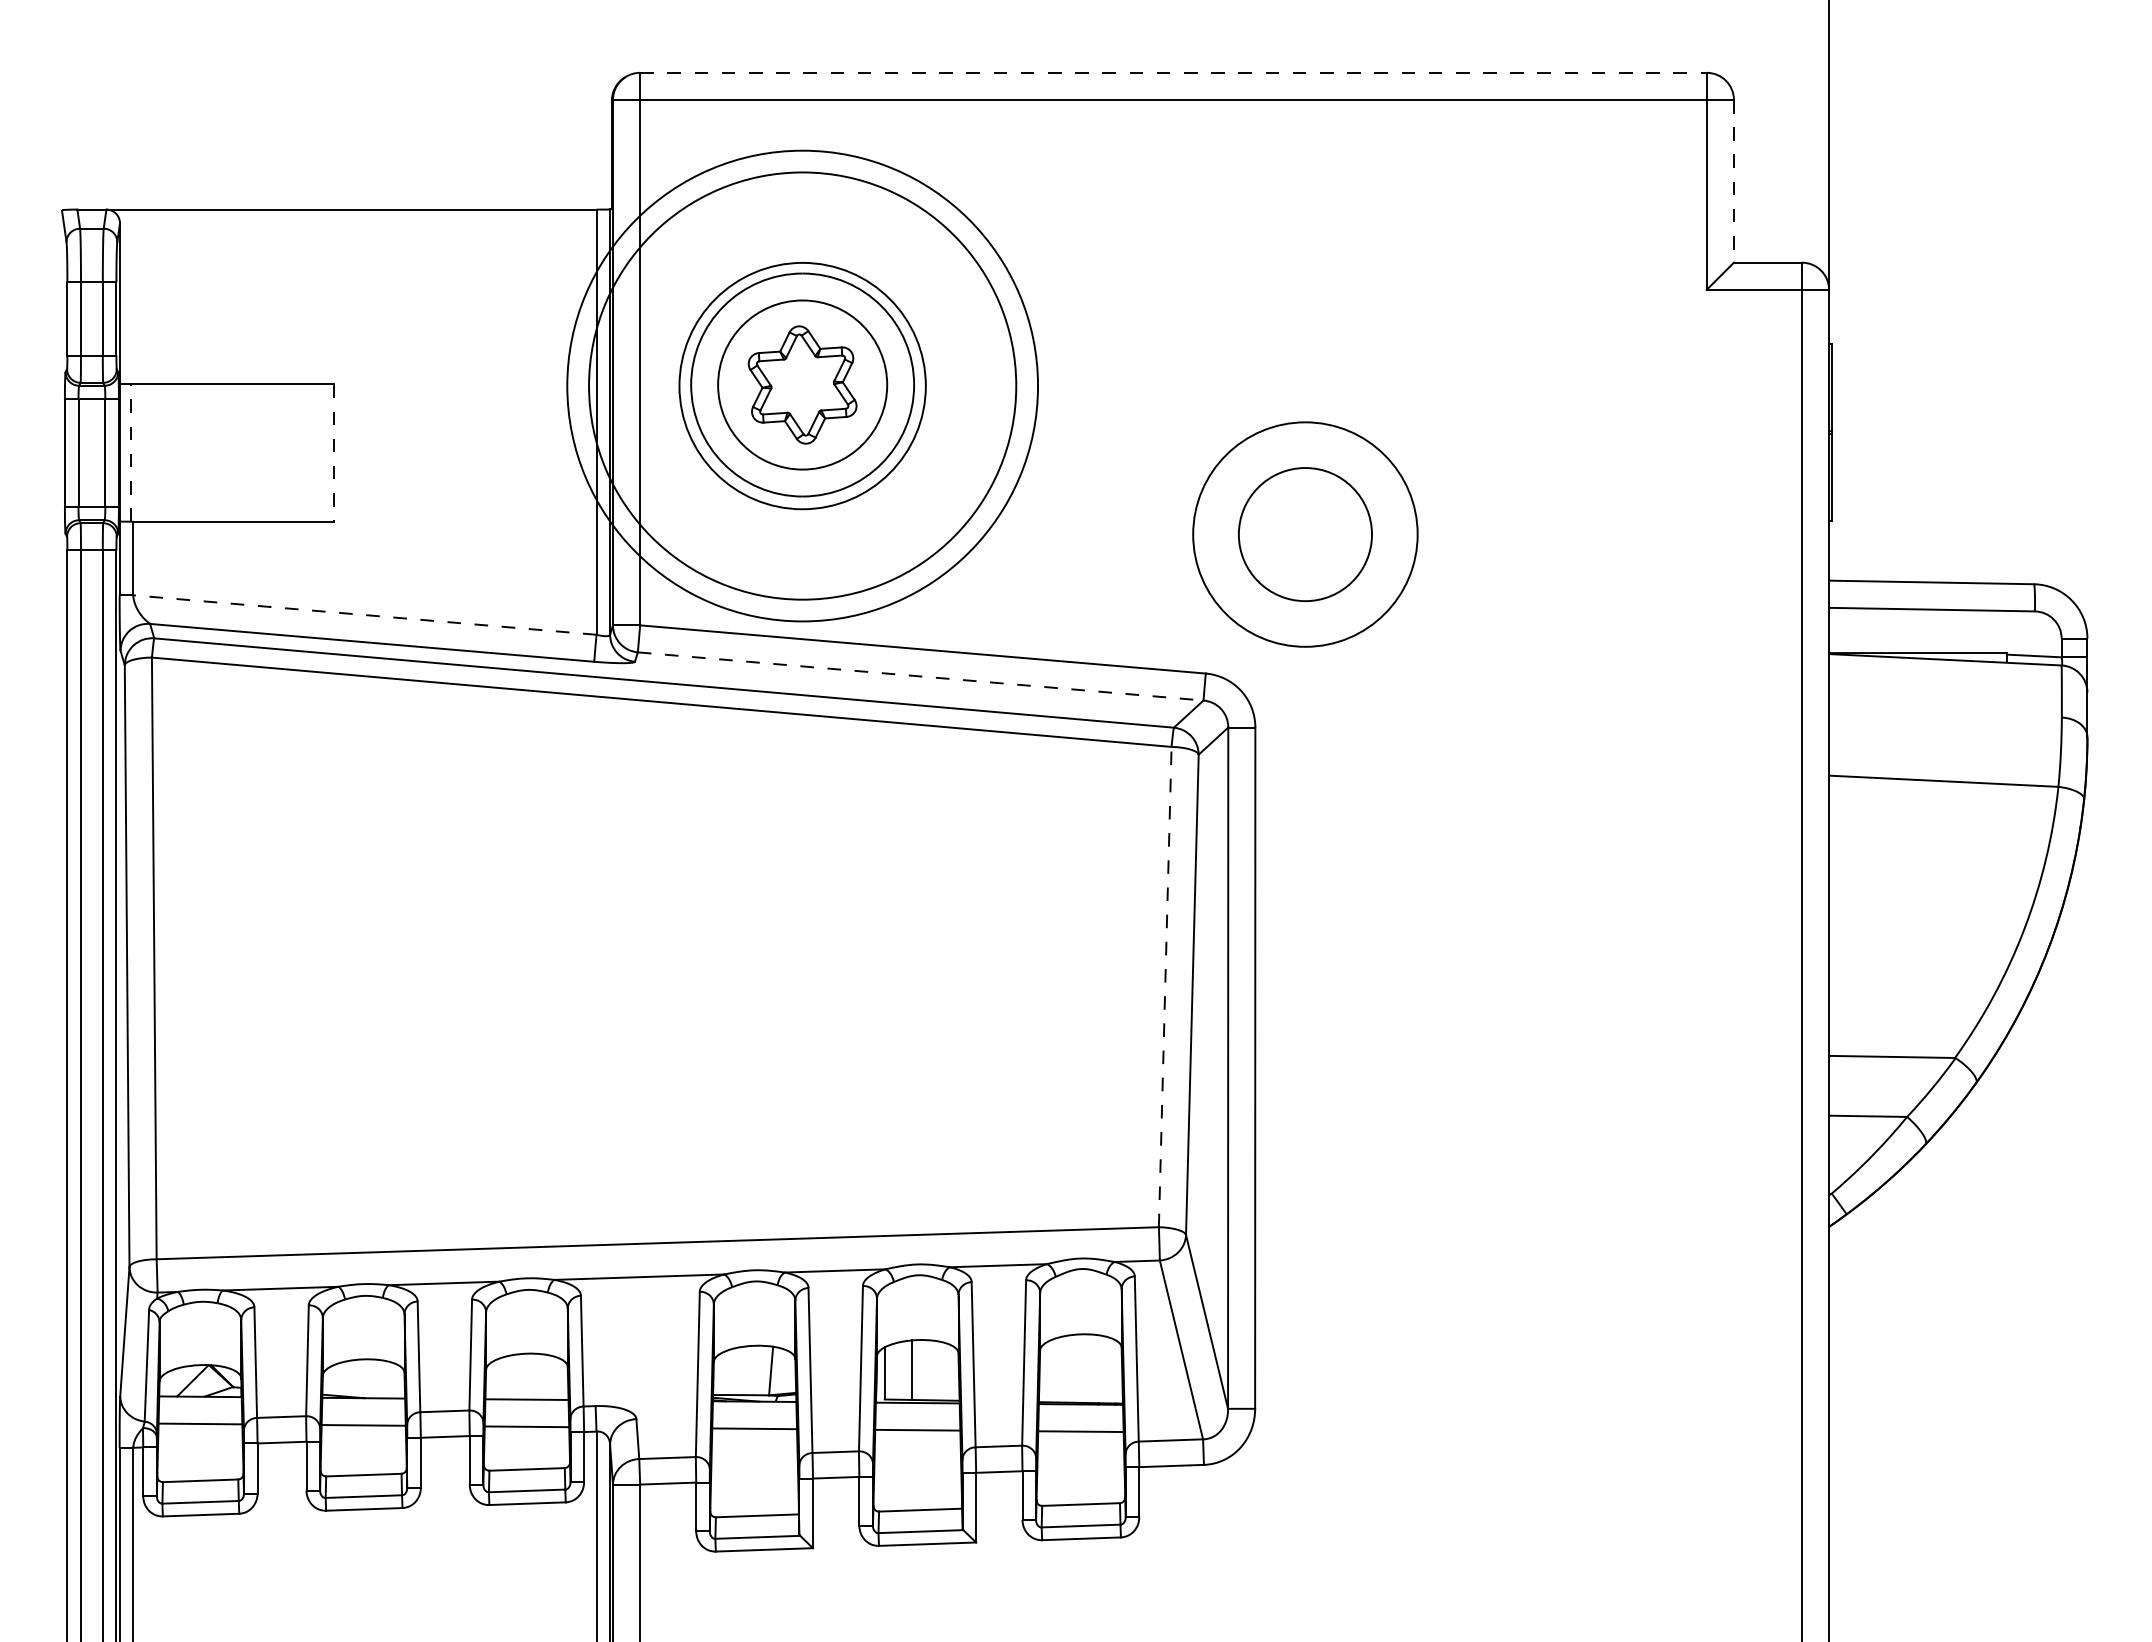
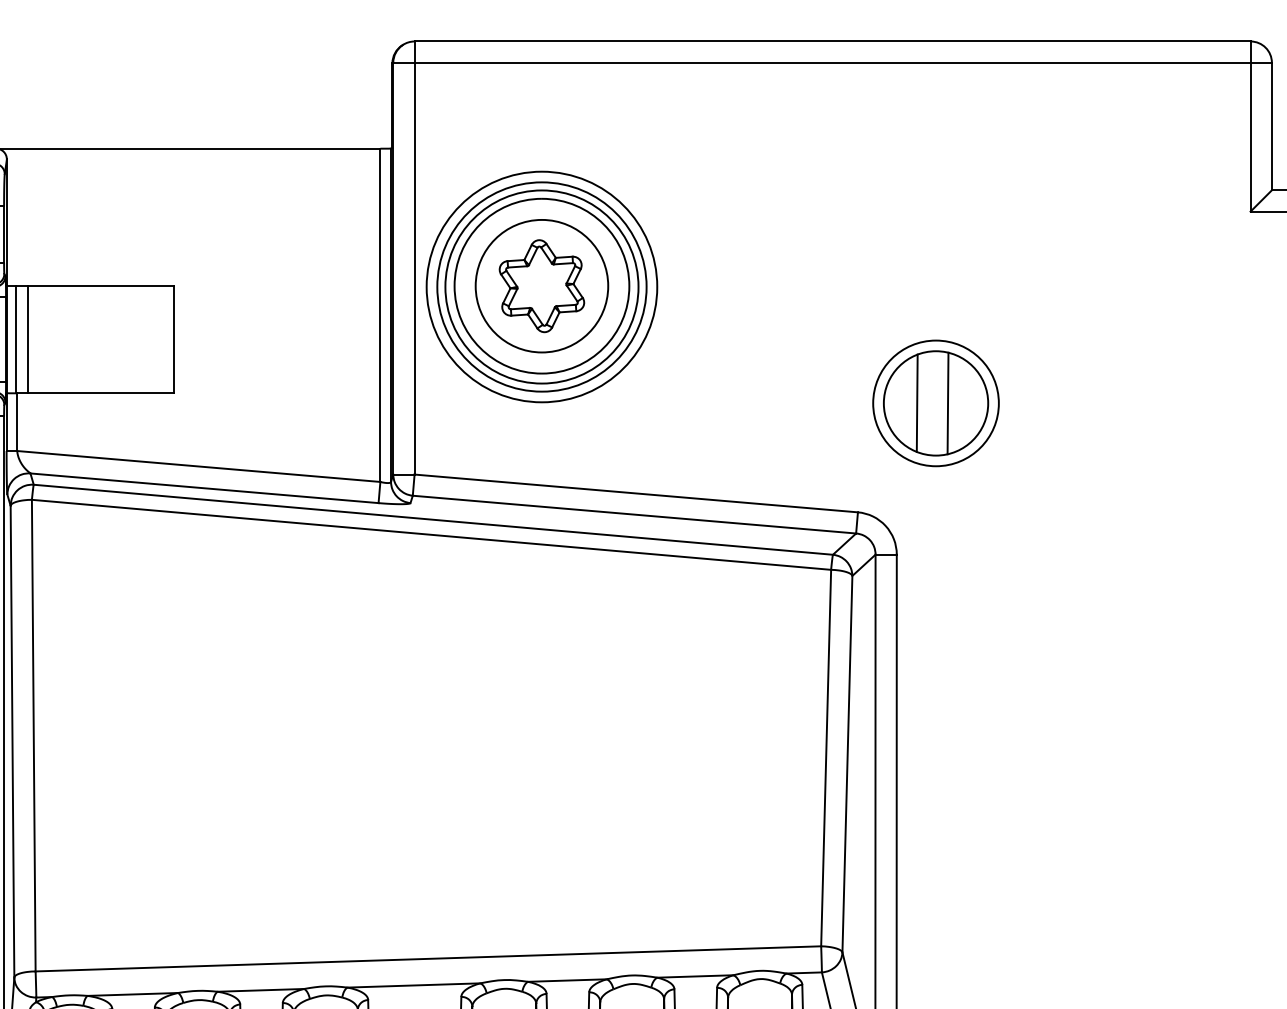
line: (1173, 72) -> (832, 41), dashed -> solid
line: (1733, 181) -> (1271, 126), dashed -> solid
circle: (802, 385) -> (541, 286), size x0.62
circle: (802, 385) -> (541, 286), size x0.62
line: (146, 452) -> (27, 339), added
line: (131, 453) -> (15, 339), dashed -> solid
line: (333, 453) -> (174, 339), dashed -> solid
line: (1280, 534) -> (916, 403), added
circle: (1305, 534) -> (936, 403), size x0.71
line: (1320, 534) -> (947, 403), added
line: (364, 615) -> (198, 466), dashed -> solid
line: (920, 676) -> (634, 514), dashed -> solid
line: (1165, 986) -> (826, 757), dashed -> solid

